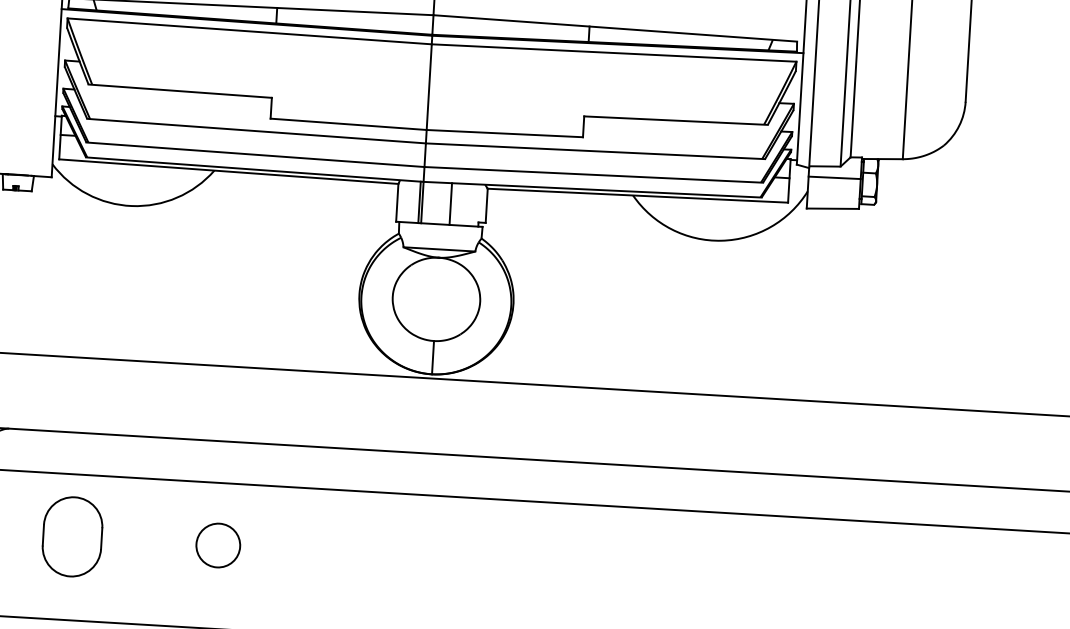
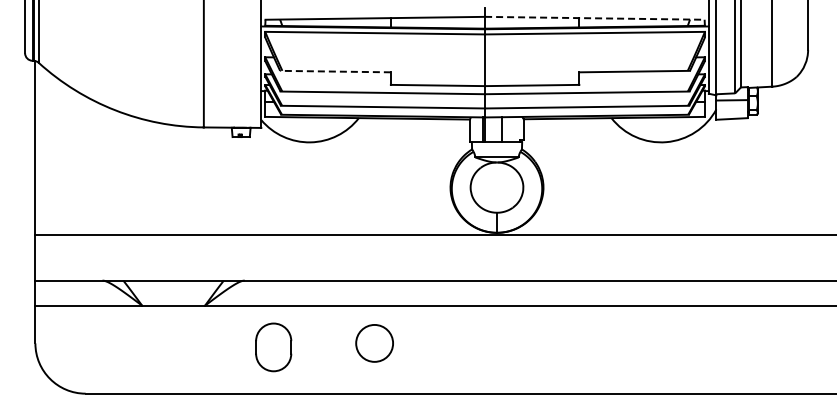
line: (614, 28) -> (594, 18), solid -> dashed
line: (180, 91) -> (335, 71), solid -> dashed
part: (72, 537) -> (273, 347), moved
circle: (218, 545) -> (374, 343), size x1.4

